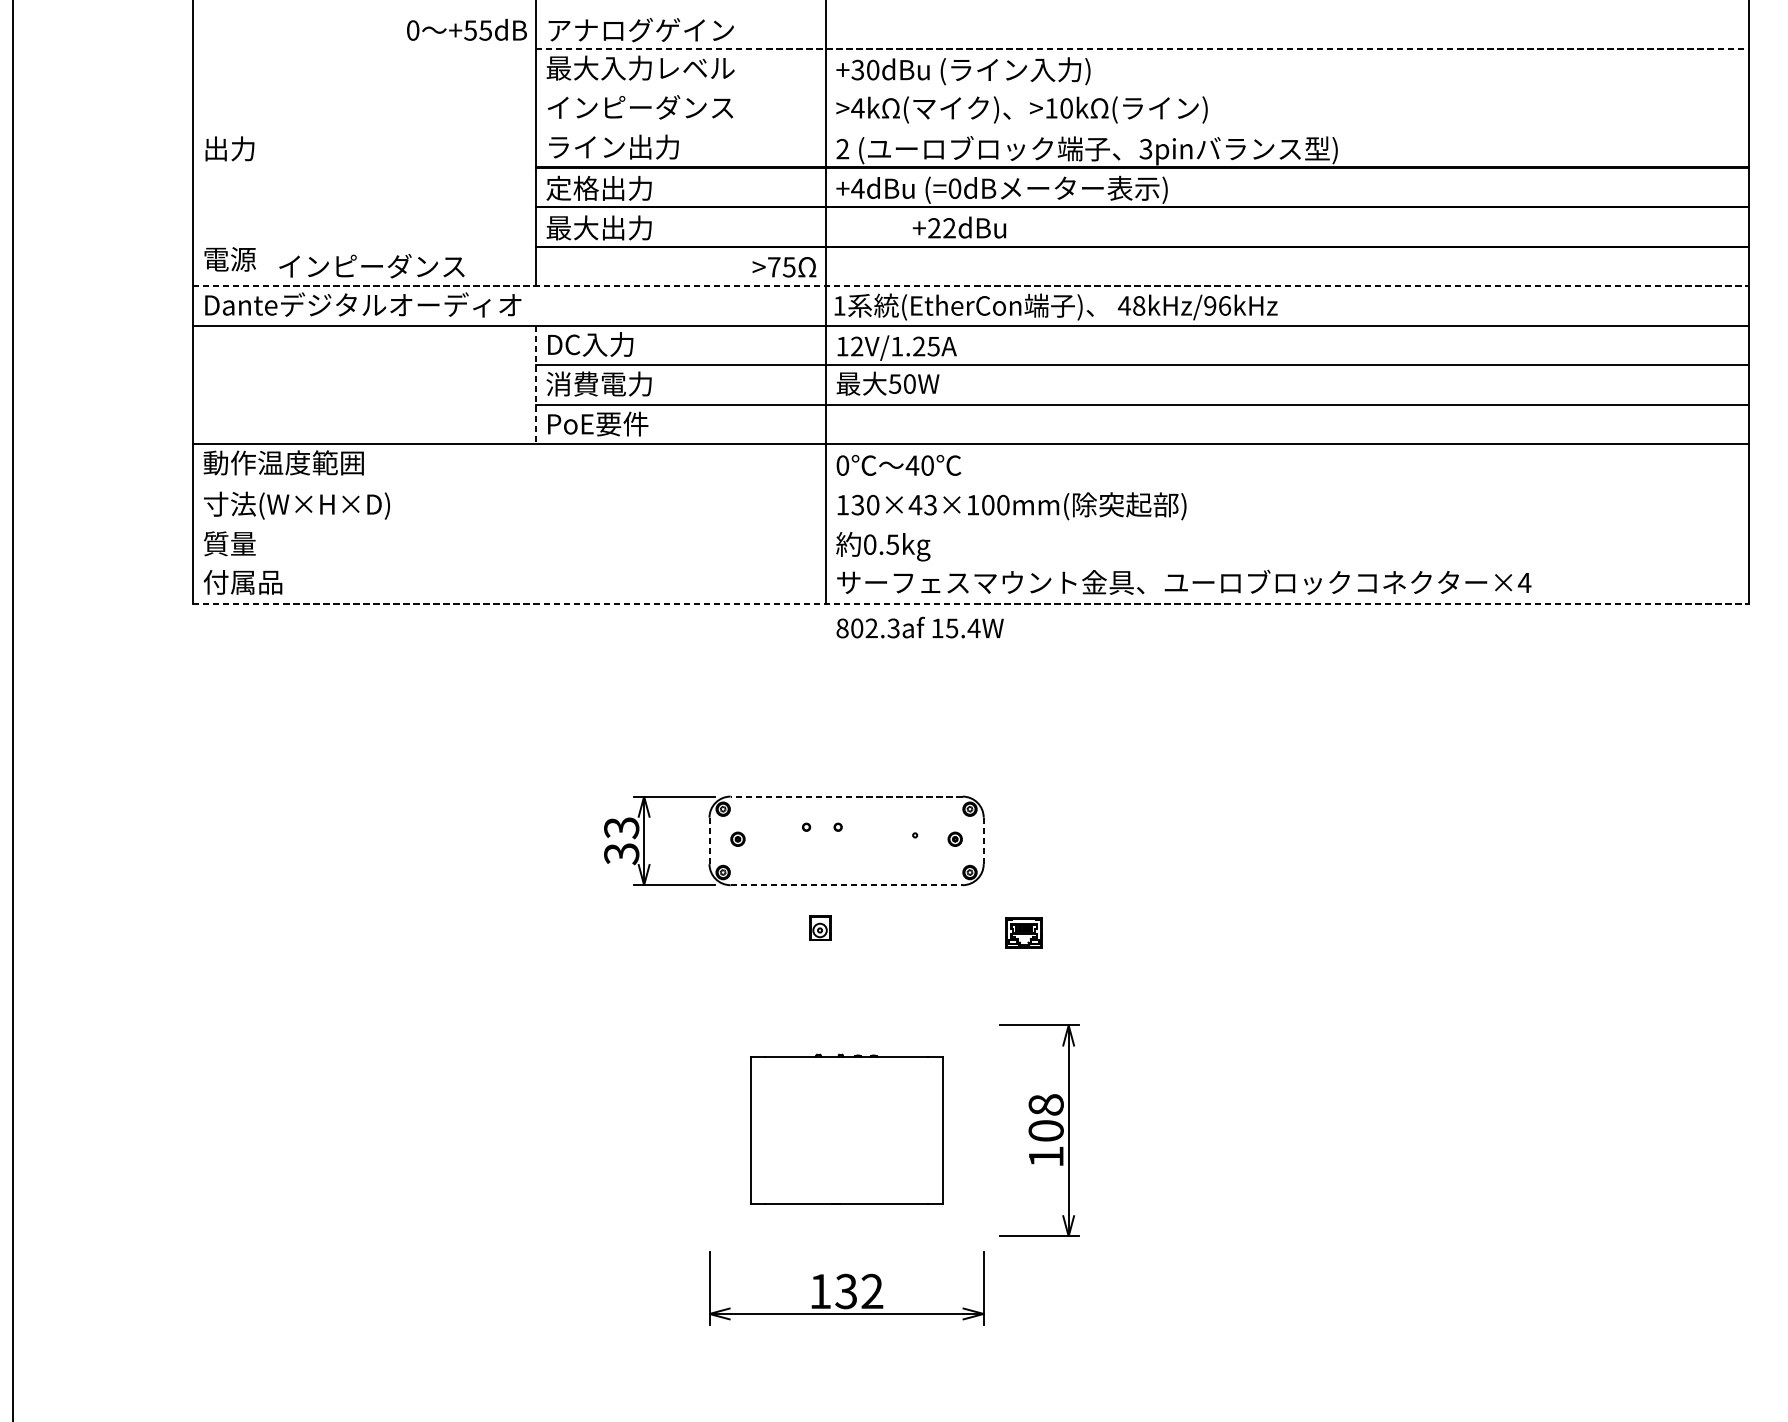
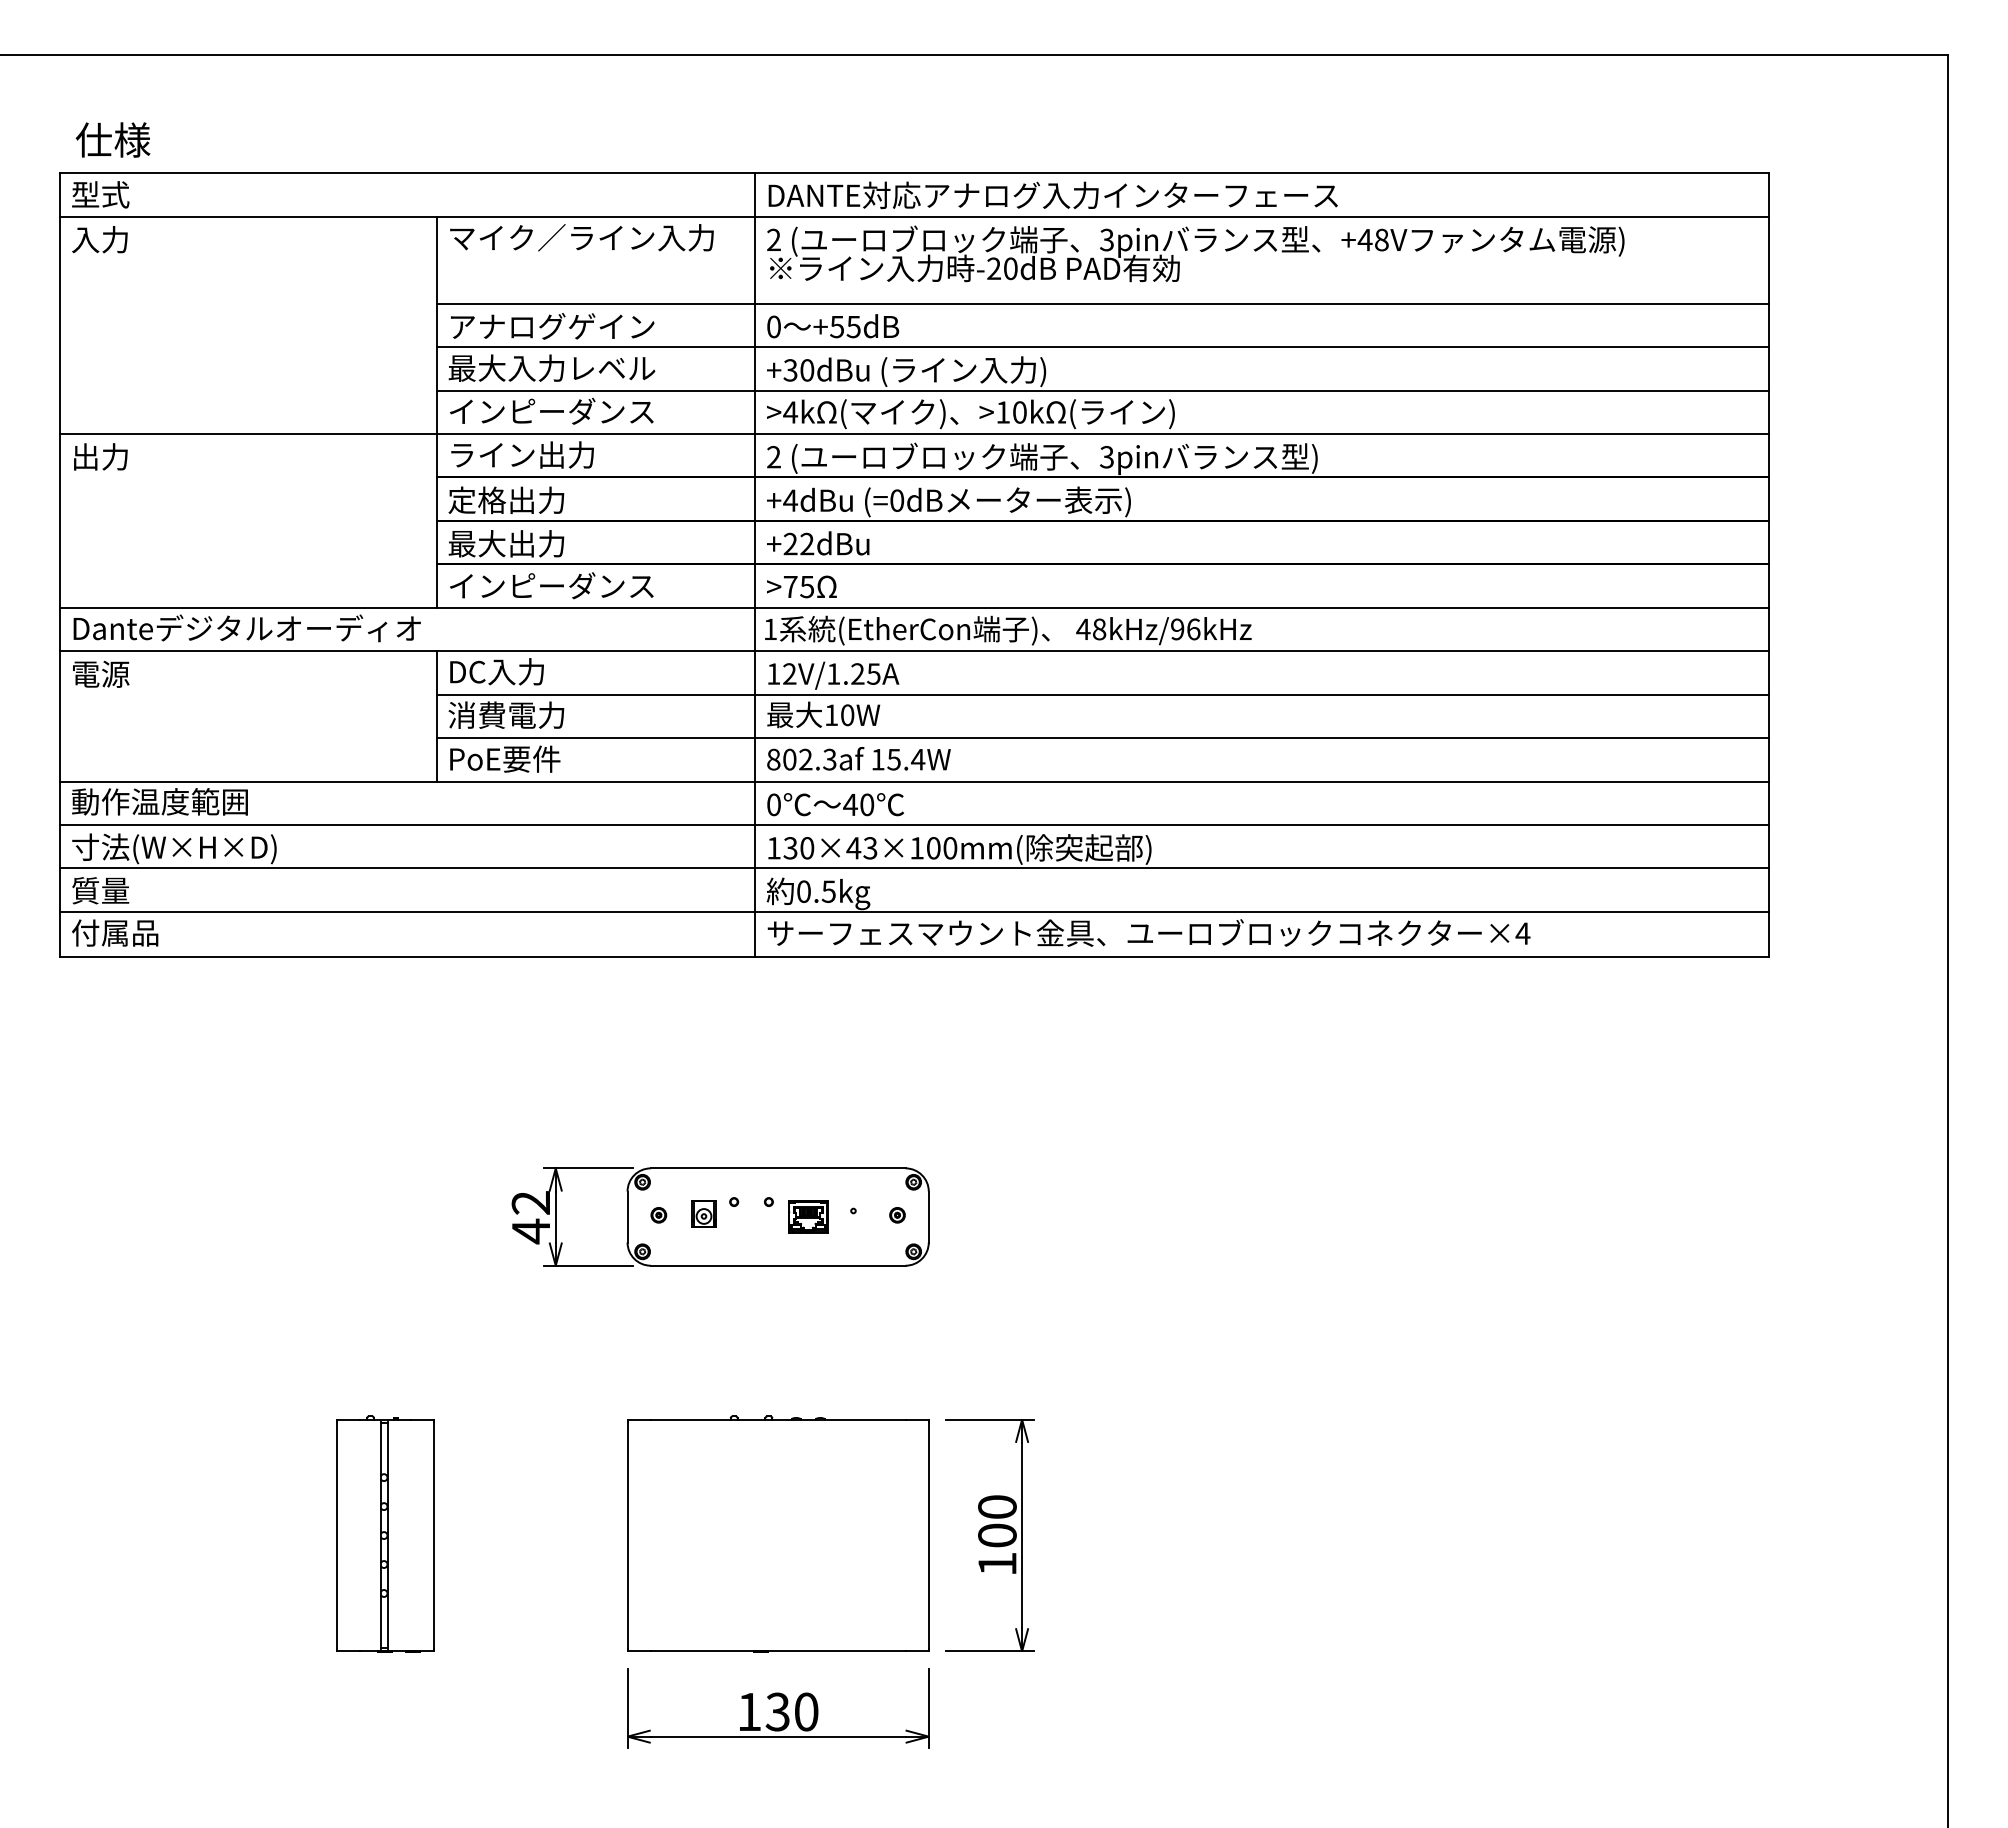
line: (1141, 9) -> (1102, 303), added
text: (467, 30) -> (833, 326), moved
line: (1142, 49) -> (1103, 347), dashed -> solid
line: (1141, 88) -> (1102, 390), added
line: (970, 127) -> (914, 433), added
text: (959, 227) -> (818, 543), moved
text: (230, 258) -> (101, 673), moved
text: (371, 265) -> (551, 585), moved
text: (784, 266) -> (801, 586), moved
line: (971, 285) -> (915, 607), dashed -> solid
text: (895, 384) -> (831, 715), 50W -> 10W
line: (535, 385) -> (436, 716), dashed -> solid
line: (970, 483) -> (914, 824), added
line: (970, 523) -> (914, 868), added
line: (970, 562) -> (914, 911), added
line: (971, 603) -> (915, 956), dashed -> solid
text: (919, 627) -> (858, 758), moved
line: (845, 796) -> (777, 1168), dashed -> solid
line: (983, 840) -> (928, 1216), dashed -> solid
text: (621, 841) -> (530, 1217), 33 -> 42
line: (709, 841) -> (627, 1217), dashed -> solid
line: (846, 885) -> (778, 1265), dashed -> solid
part: (819, 927) -> (703, 1213), moved
part: (1024, 932) -> (808, 1216), moved
text: (1046, 1104) -> (997, 1506), 108 -> 100
part: (489, 1129) -> (385, 1533), added
part: (846, 1129) -> (778, 1533), size x1.43
text: (872, 1291) -> (806, 1711), 132 -> 130

